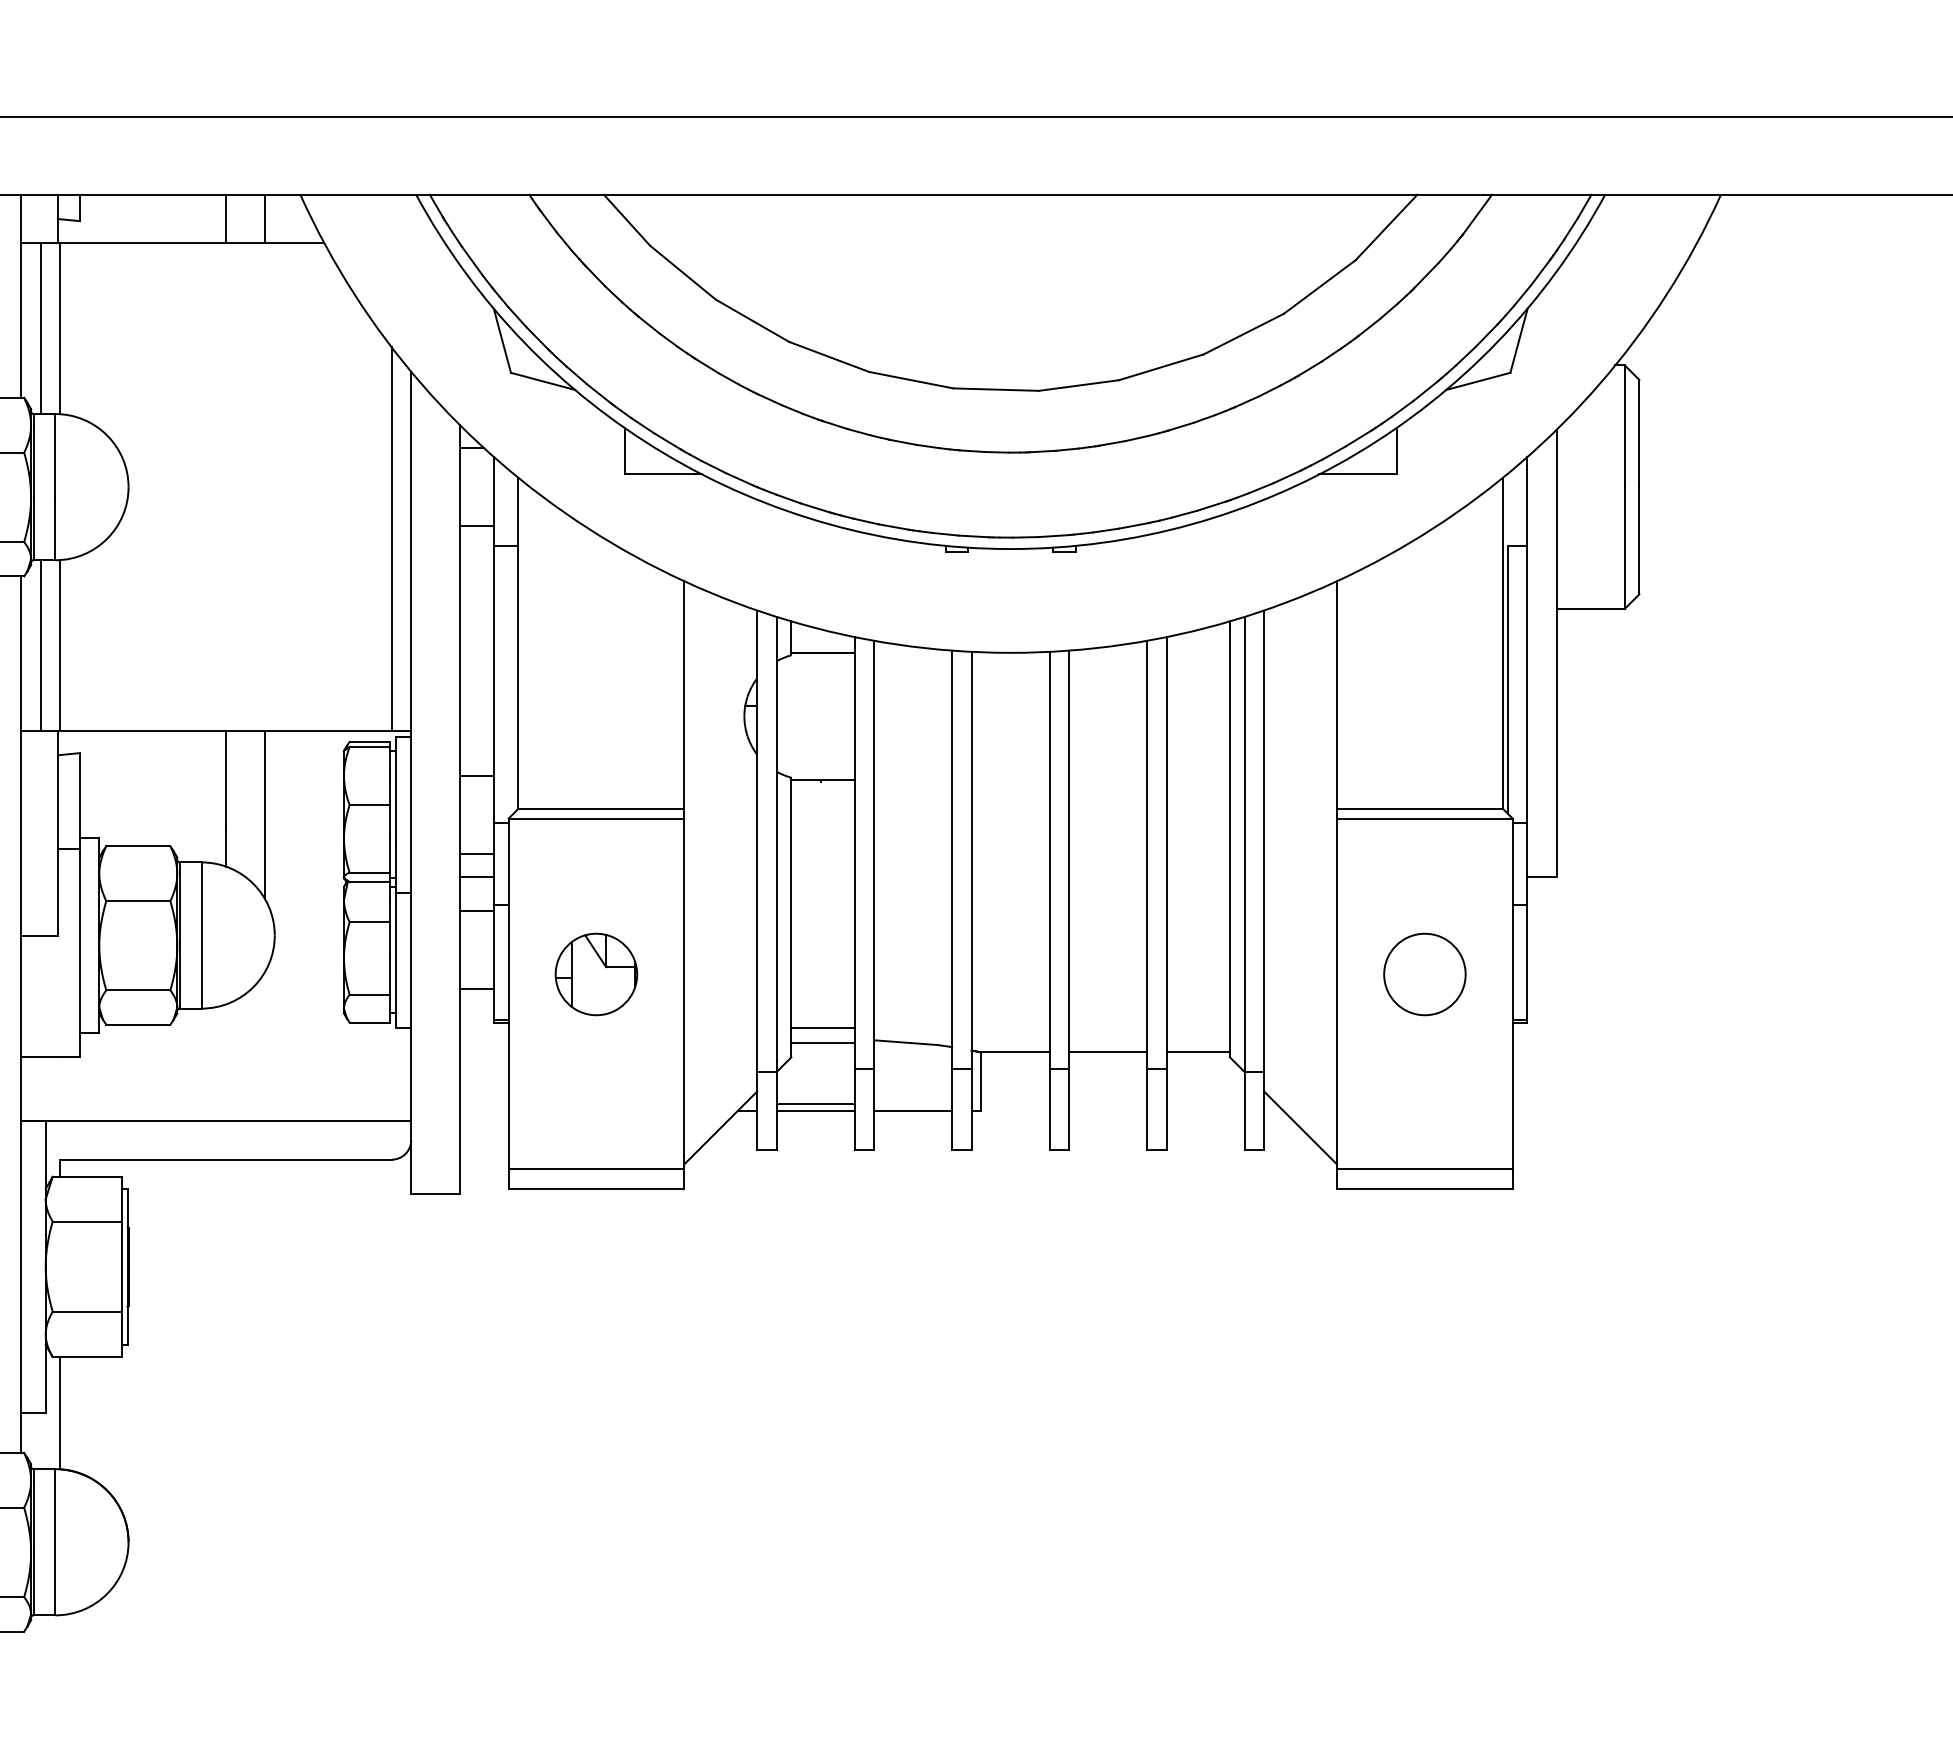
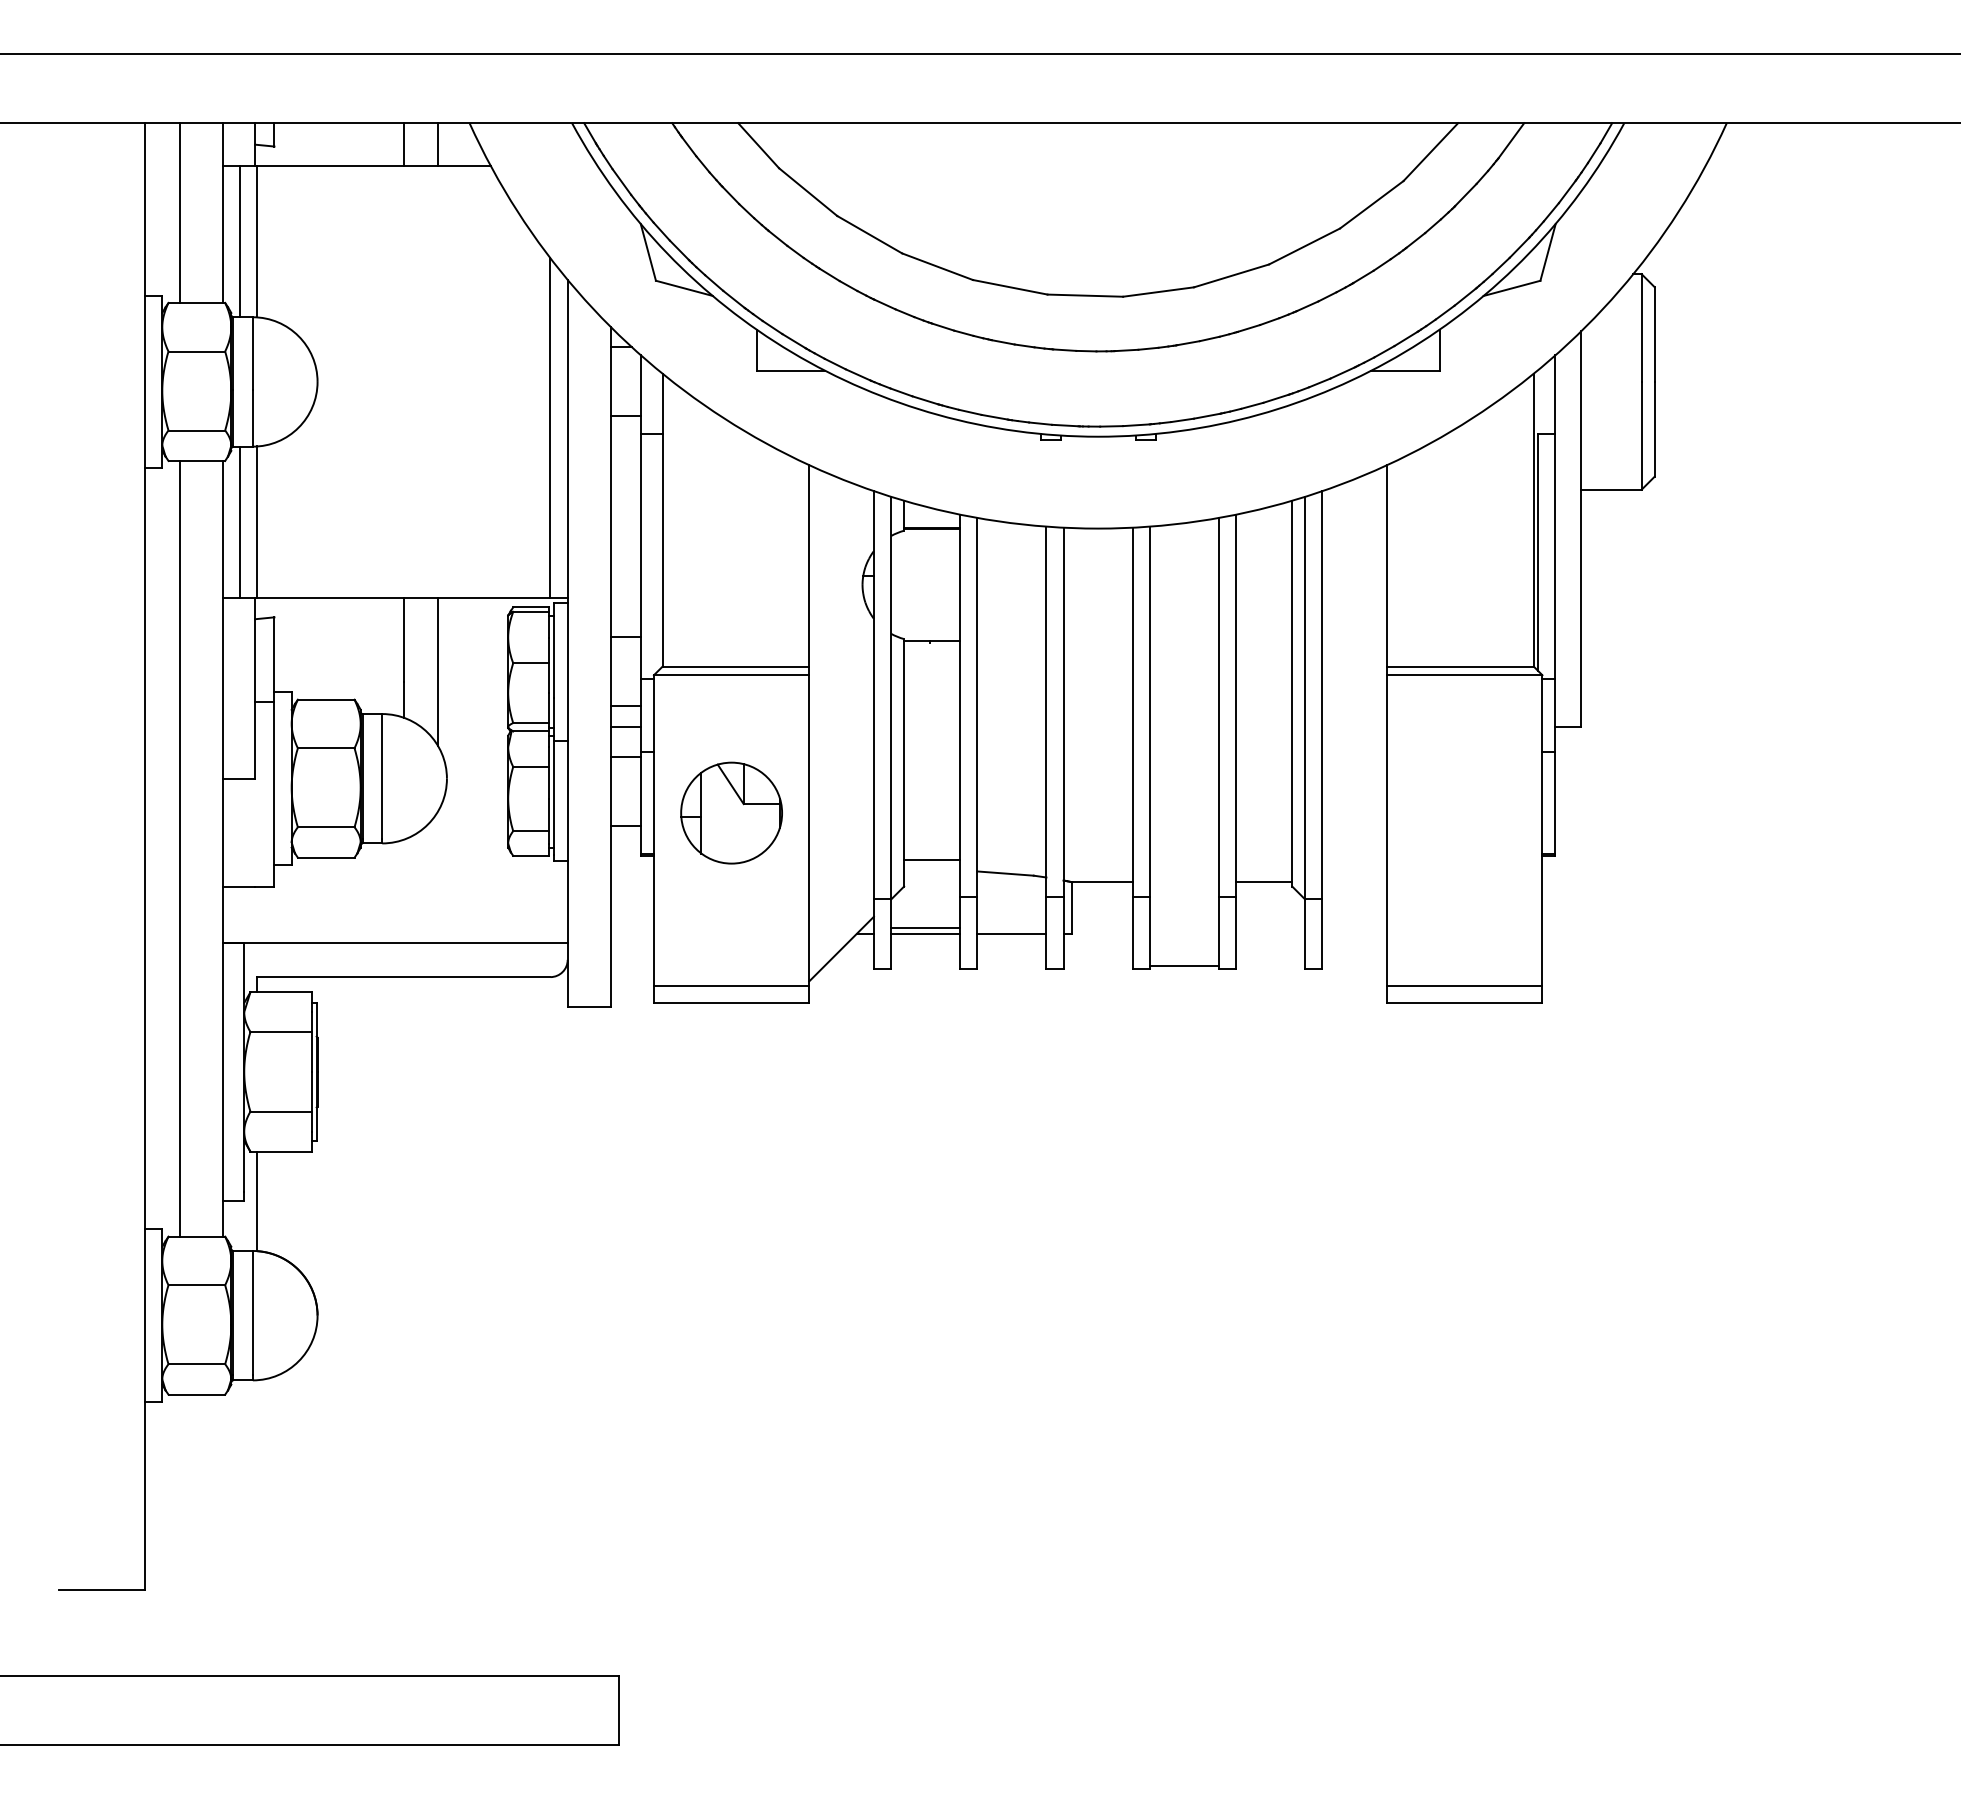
part: (596, 974) -> (731, 813), size x1.4
circle: (1424, 974) -> (1464, 813), removed
line: (823, 1042) -> (932, 873), removed
line: (1107, 1052) -> (1183, 966), moved
line: (1300, 1127) -> (1354, 948), removed

